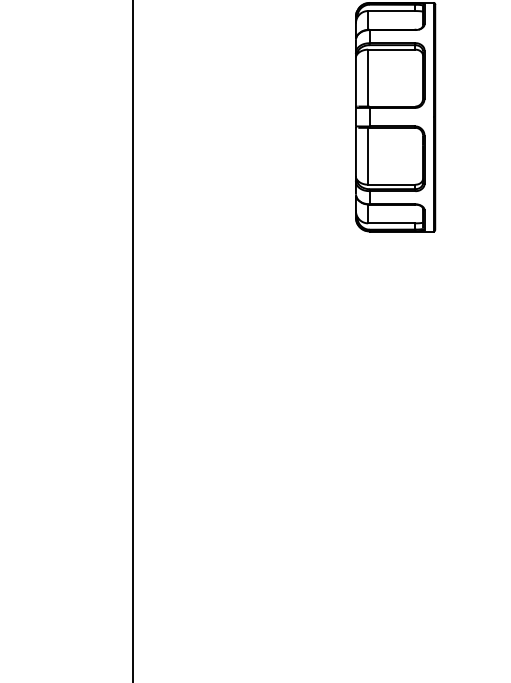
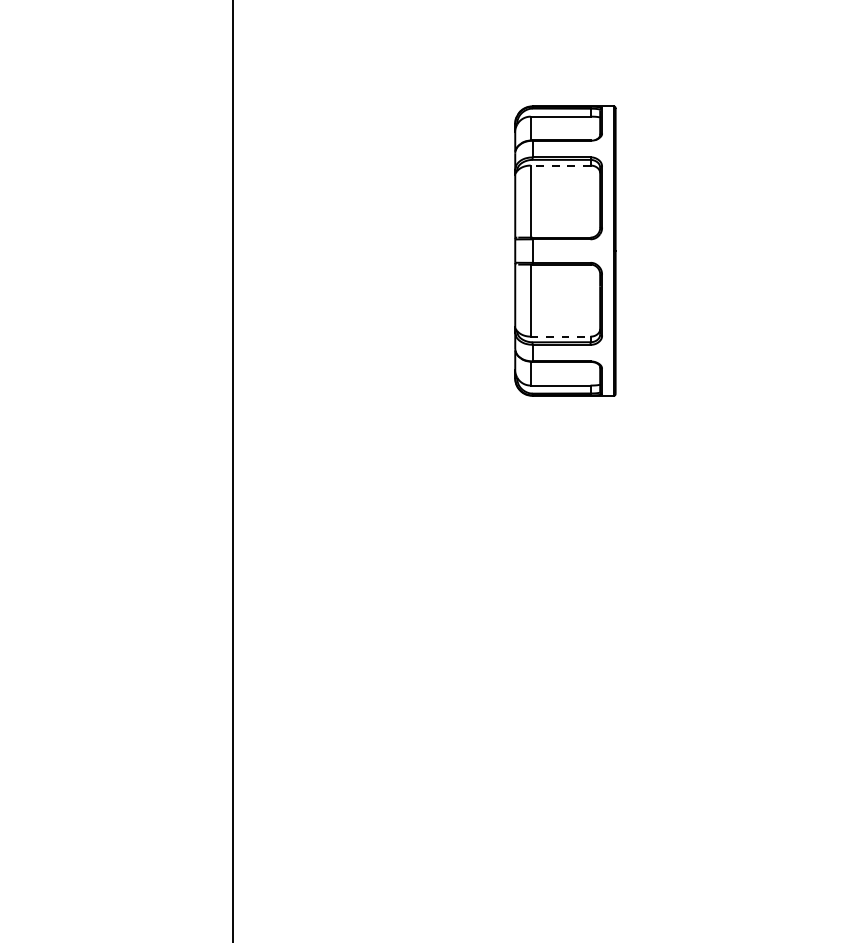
line: (391, 49) -> (560, 165), solid -> dashed
line: (391, 184) -> (560, 336), solid -> dashed

